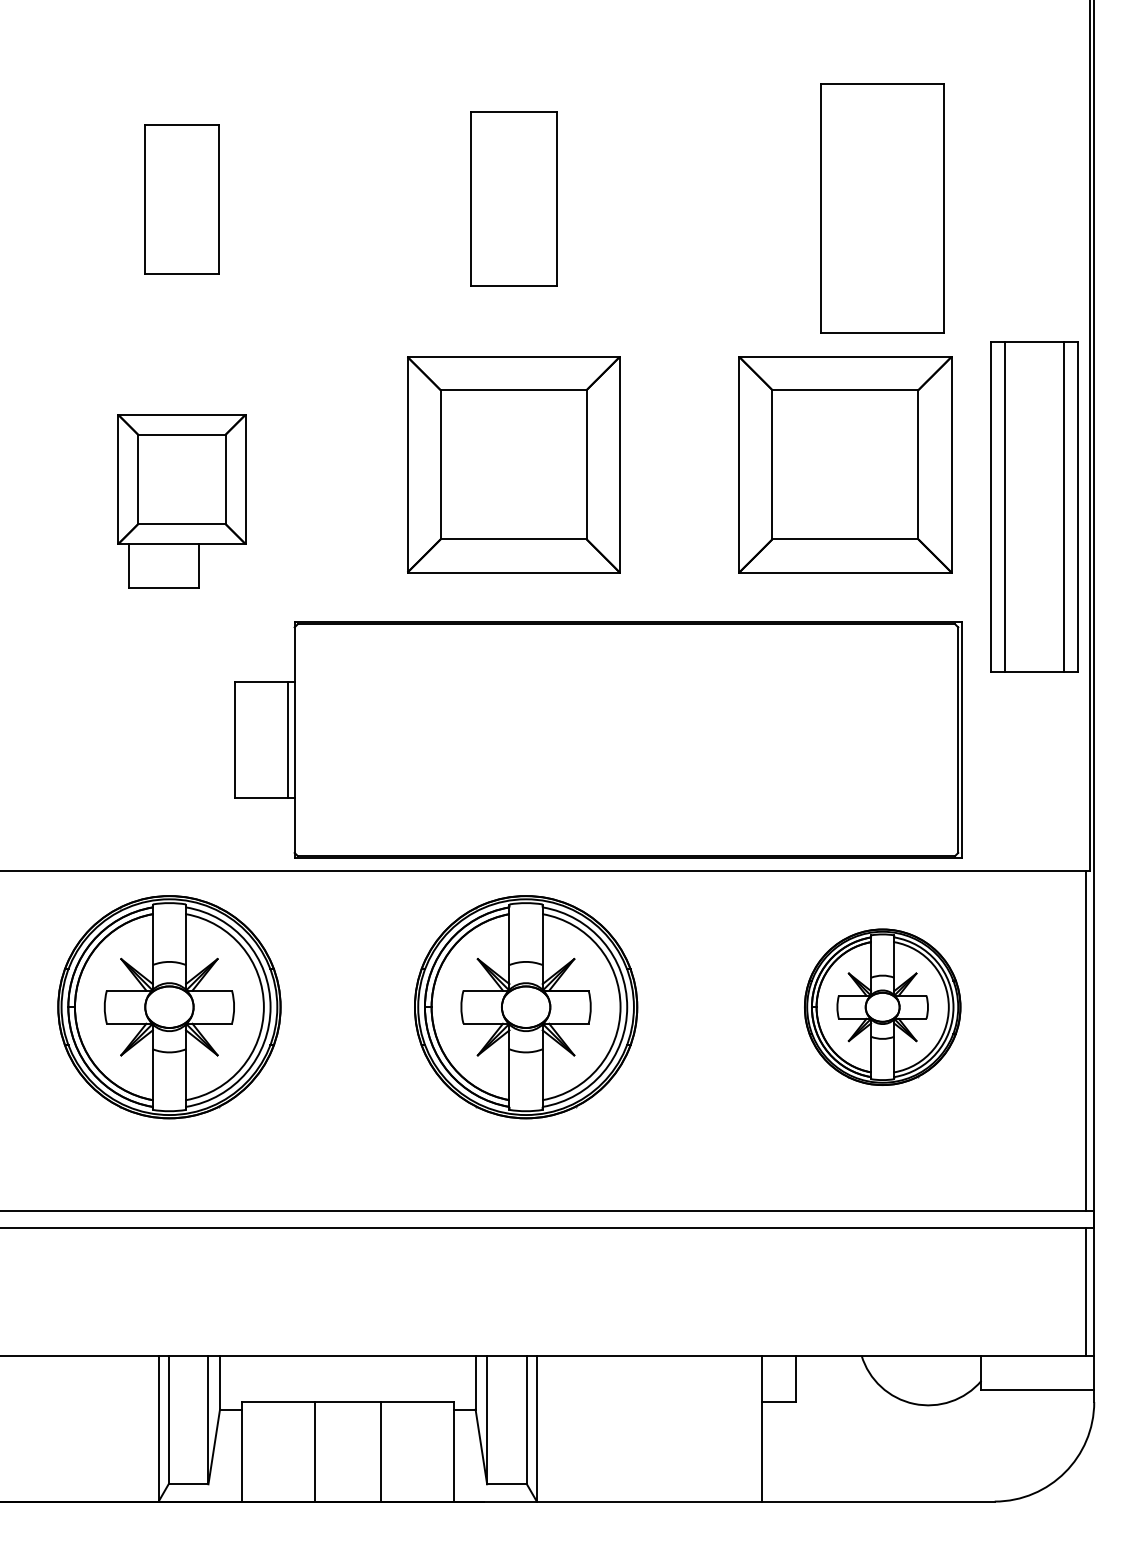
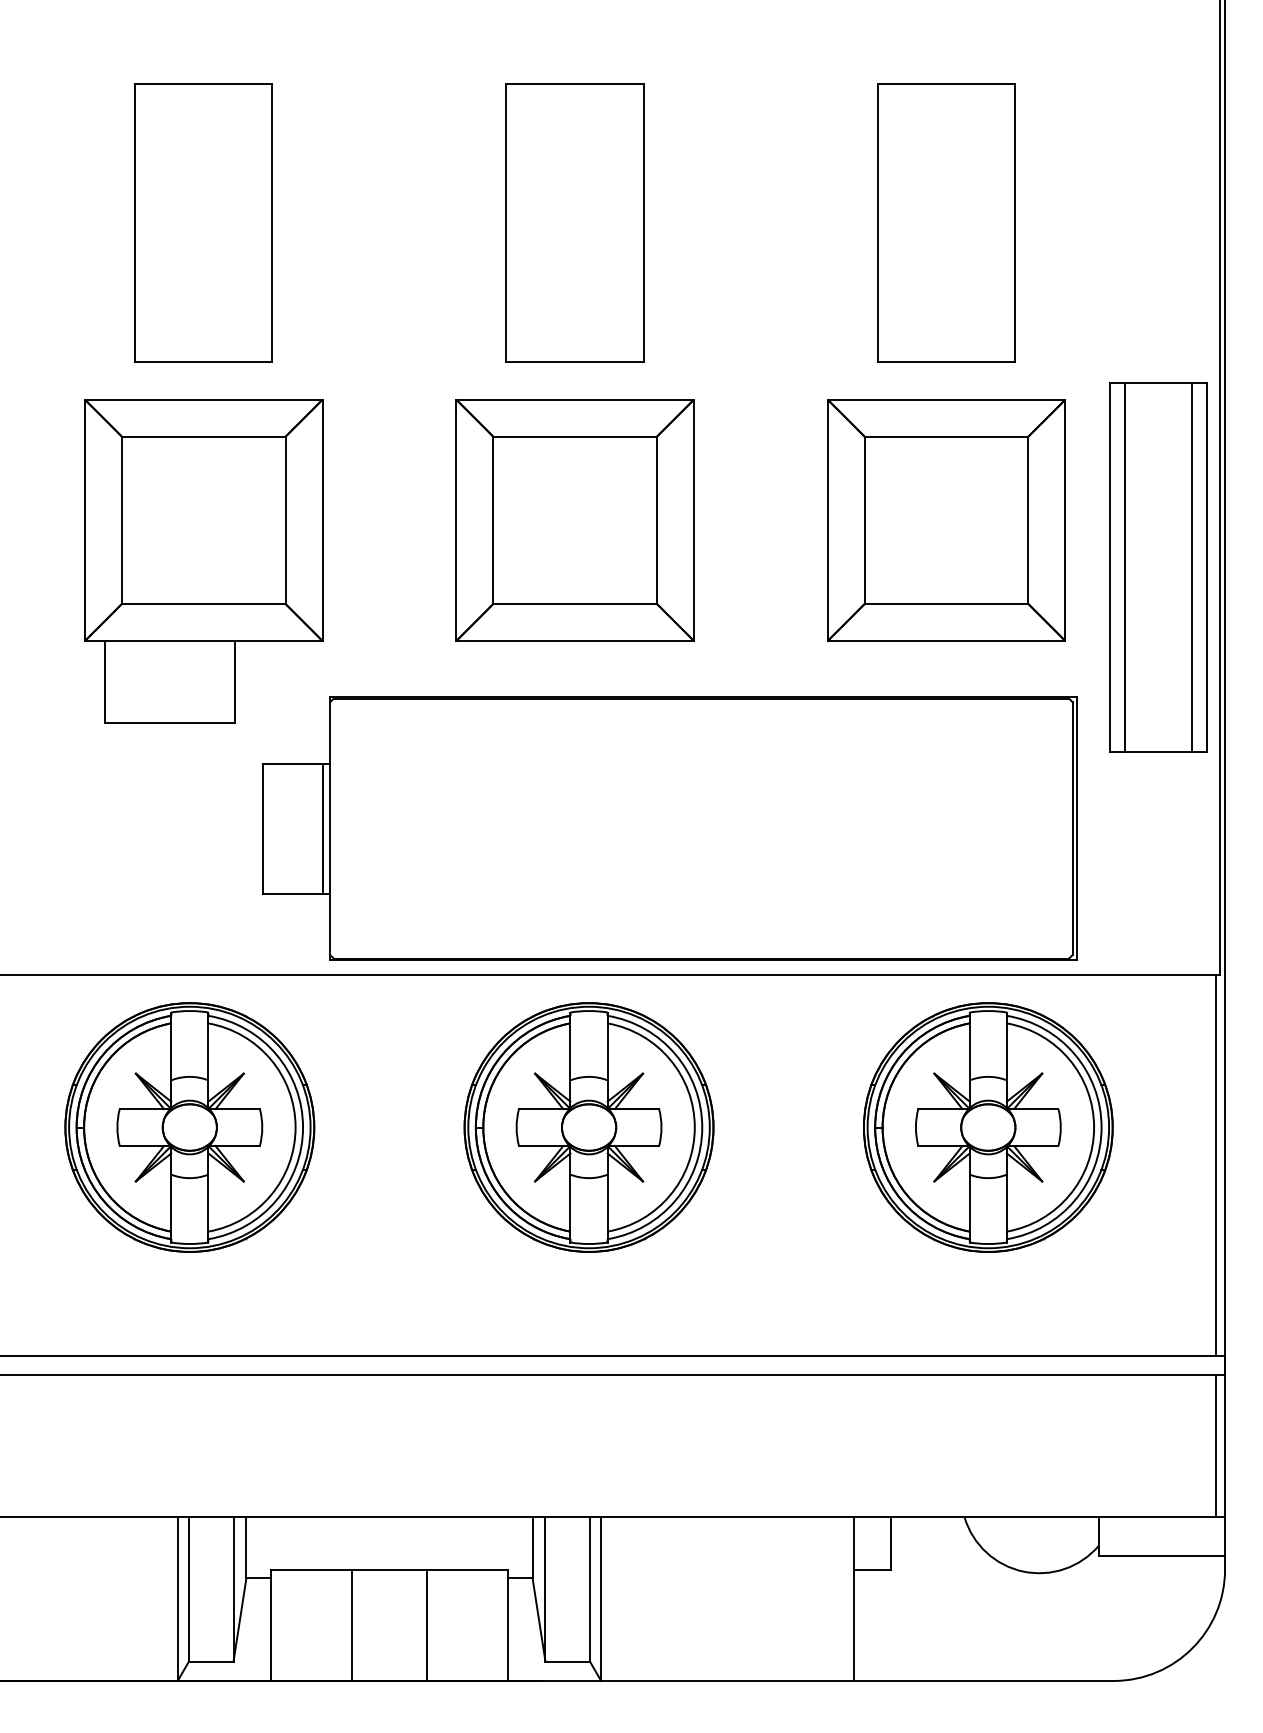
part: (181, 199) -> (203, 223), size x1.67
part: (513, 199) -> (574, 223), size x1.43
part: (882, 208) -> (946, 223), moved
part: (181, 501) -> (203, 561), size x1.67
part: (882, 1007) -> (988, 1127), size x1.43

